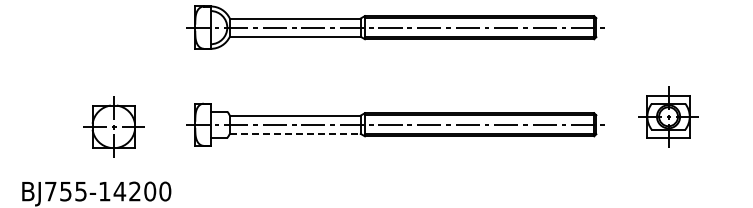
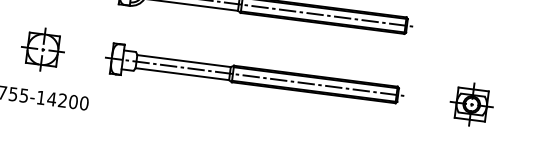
part: (668, 116) -> (471, 104), moved
part: (113, 126) -> (42, 49), moved
line: (295, 133) -> (182, 73), dashed -> solid

